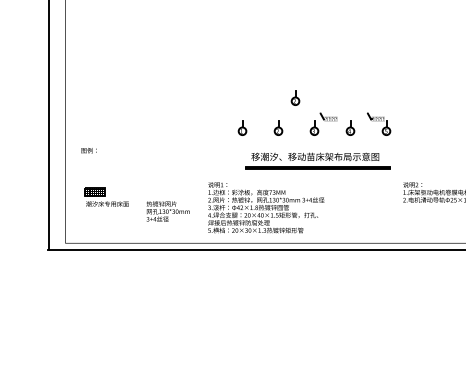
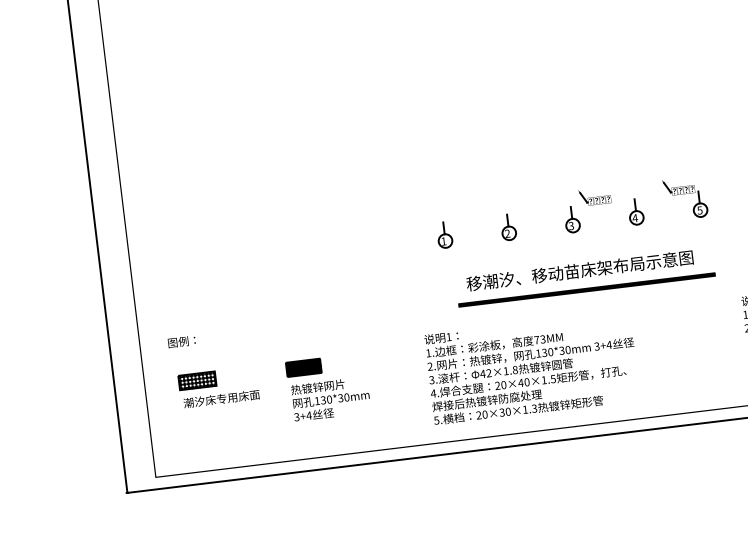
part: (295, 97) -> (532, 169), removed
text: (88, 150) -> (180, 341), moved
hatch: (155, 192) -> (304, 368), added
text: (266, 207) -> (532, 367), moved

